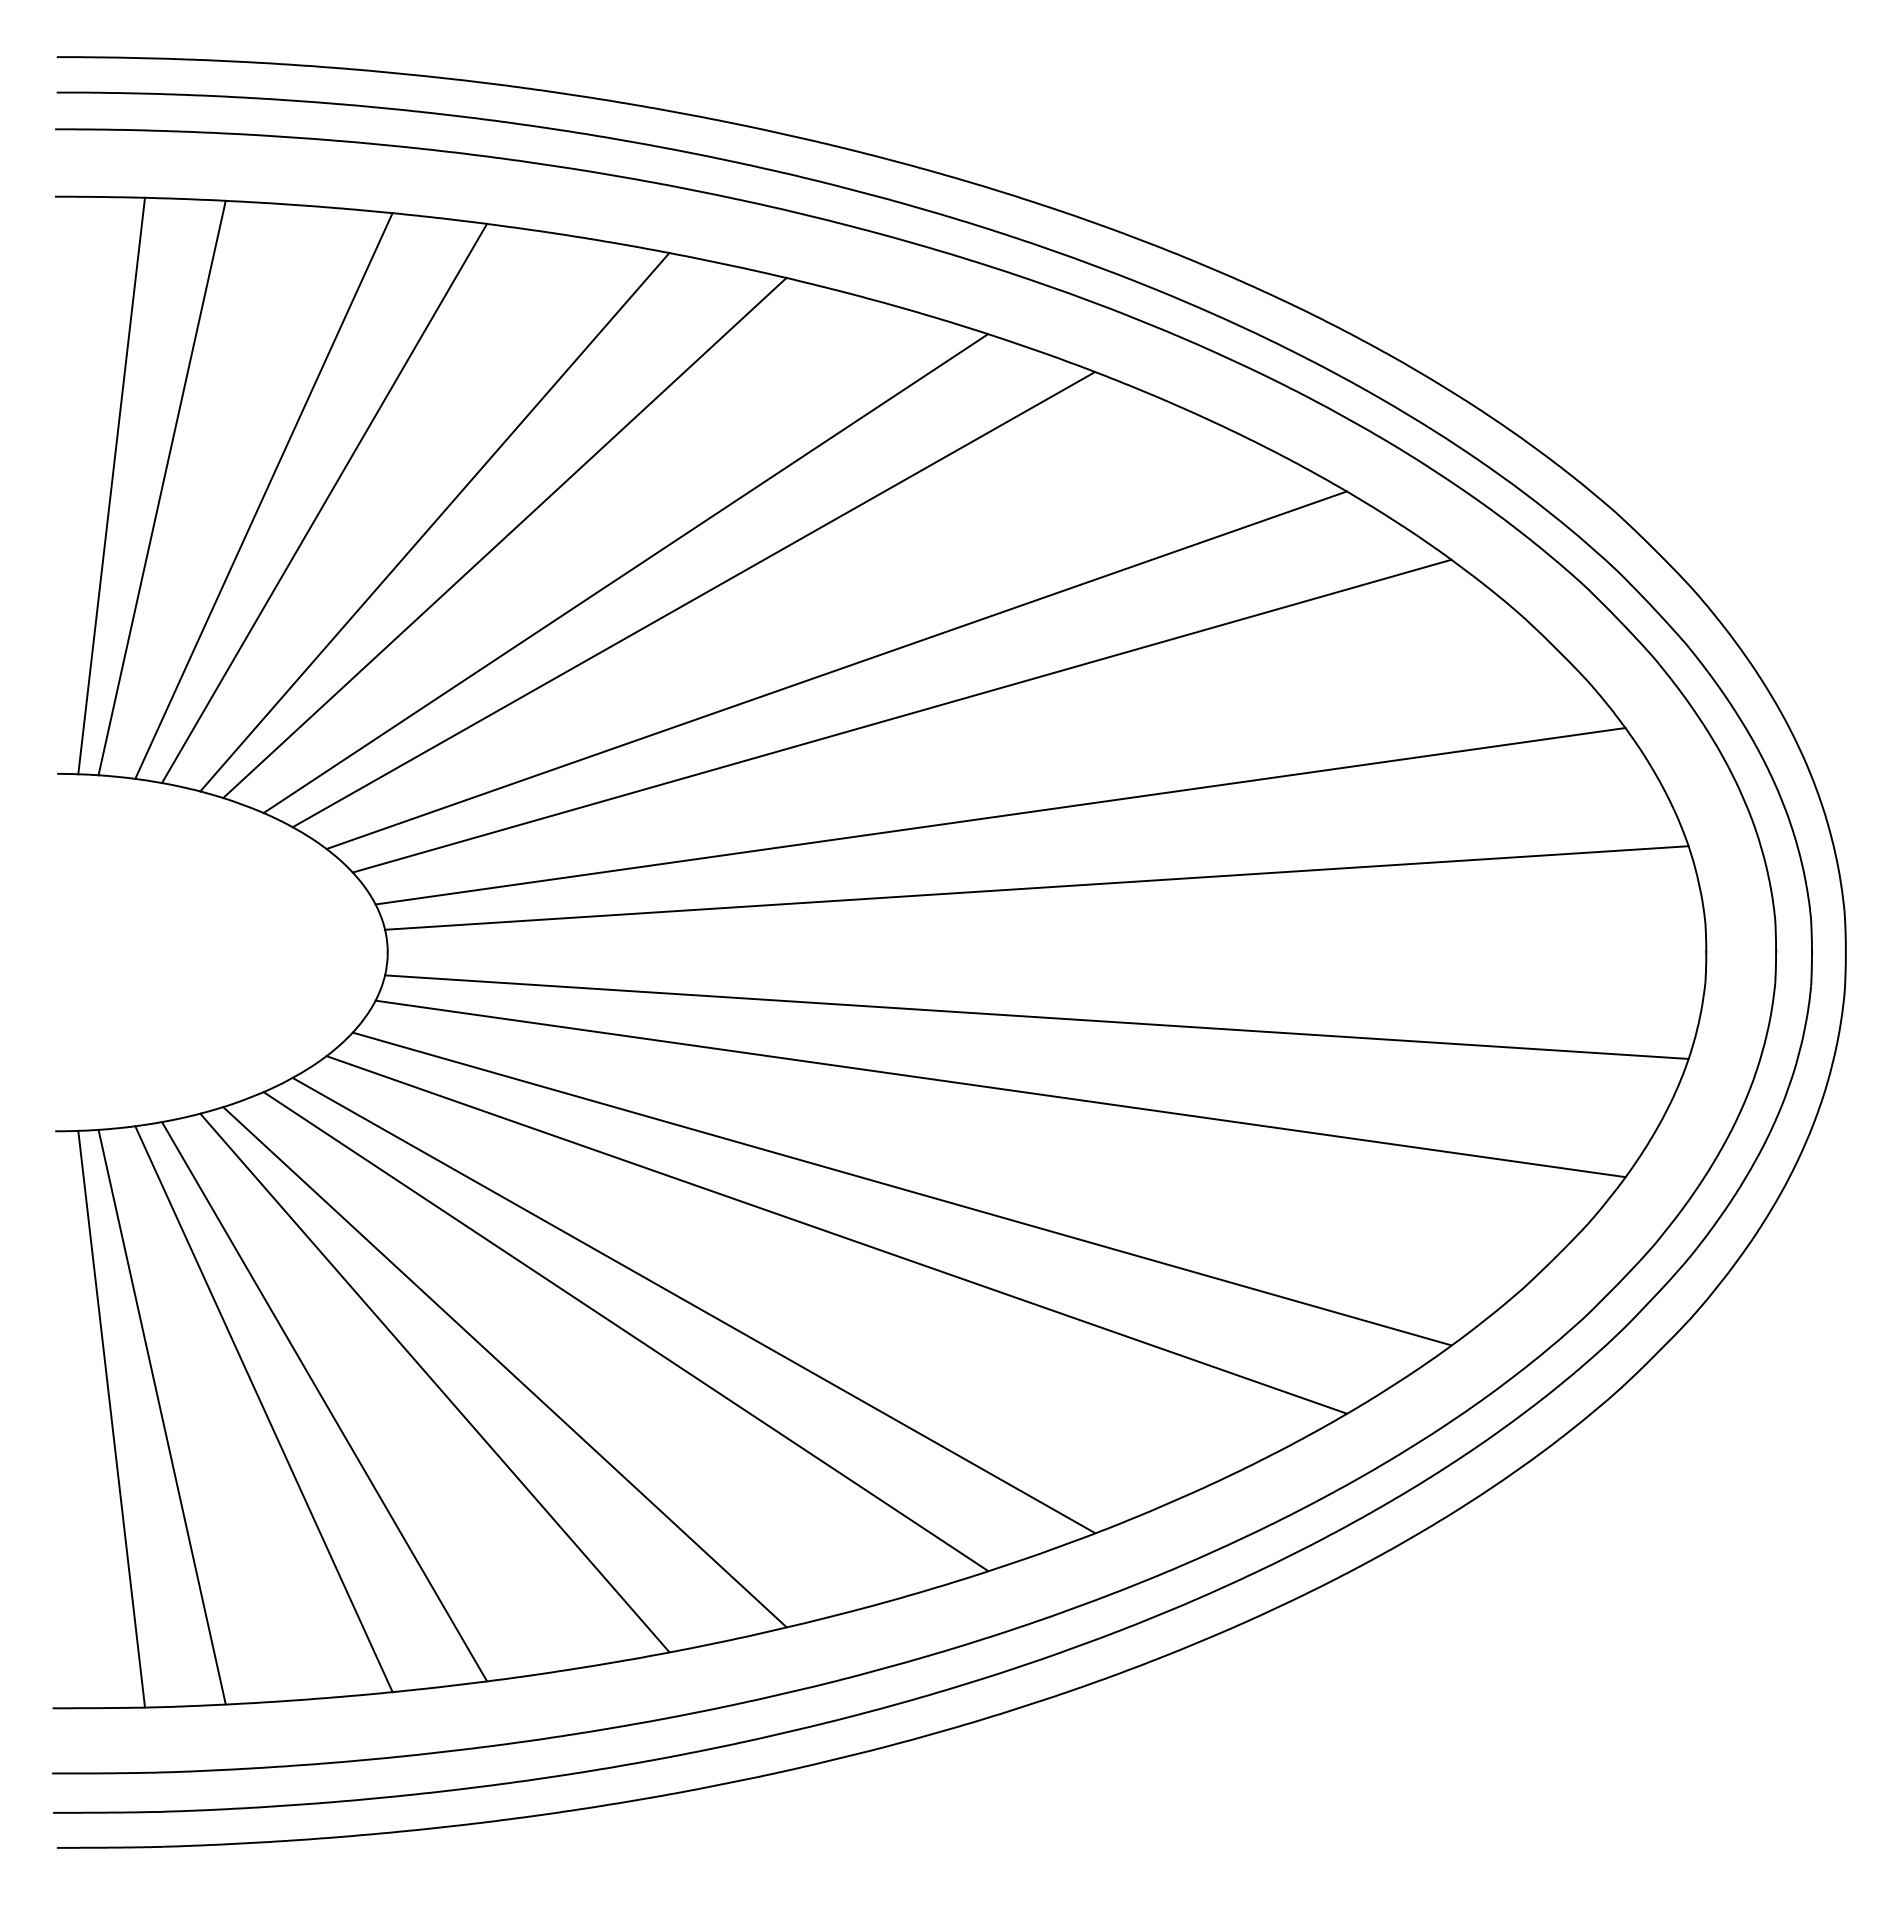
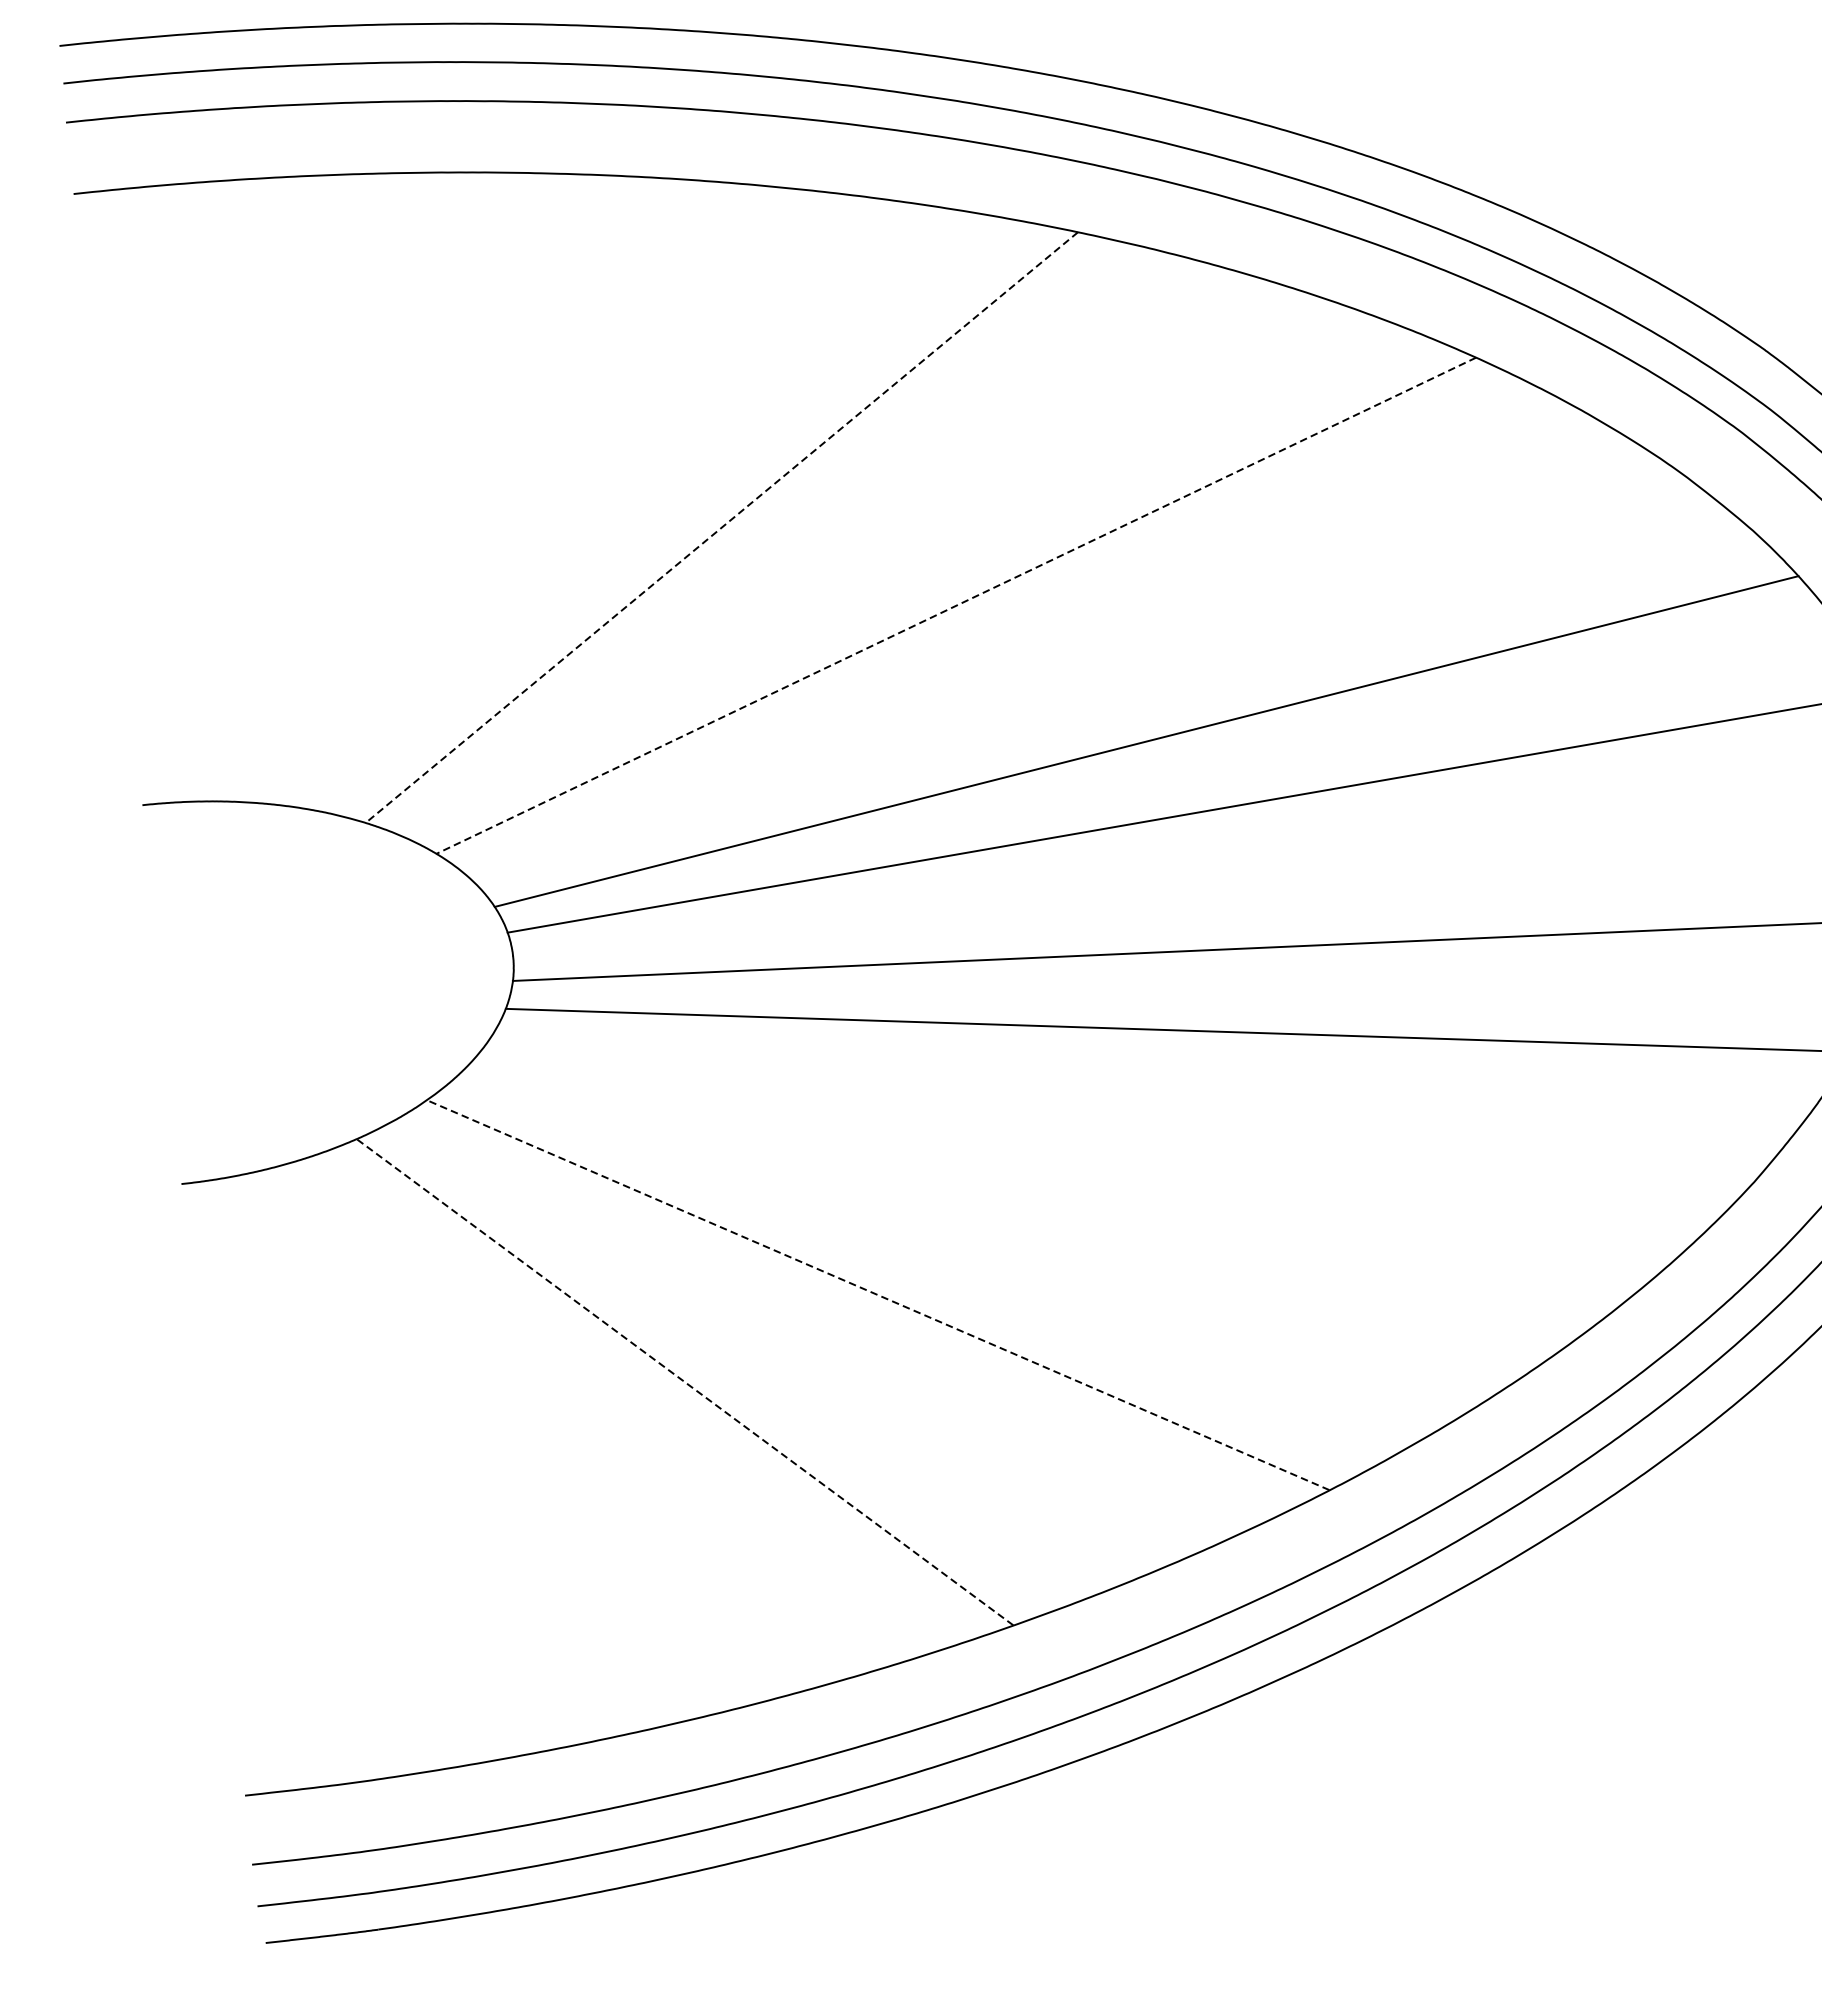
line: (111, 485) -> (166, 493), removed
line: (161, 487) -> (219, 489), removed
line: (263, 495) -> (328, 486), removed
line: (324, 503) -> (394, 488), removed
line: (434, 522) -> (513, 495), removed
line: (504, 537) -> (589, 503), removed
line: (625, 573) -> (721, 527), solid -> dashed
line: (693, 599) -> (796, 547), removed
line: (836, 670) -> (956, 606), solid -> dashed
line: (901, 715) -> (1030, 646), removed
line: (901, 1188) -> (1084, 1147), removed
line: (836, 1234) -> (1020, 1203), removed
line: (693, 1305) -> (877, 1295), solid -> dashed
line: (625, 1331) -> (808, 1330), removed
line: (504, 1366) -> (684, 1381), solid -> dashed
line: (434, 1382) -> (612, 1406), removed
line: (324, 1401) -> (497, 1439), removed
line: (263, 1409) -> (434, 1454), removed
line: (161, 1416) -> (326, 1473), removed
line: (111, 1418) -> (274, 1481), removed

